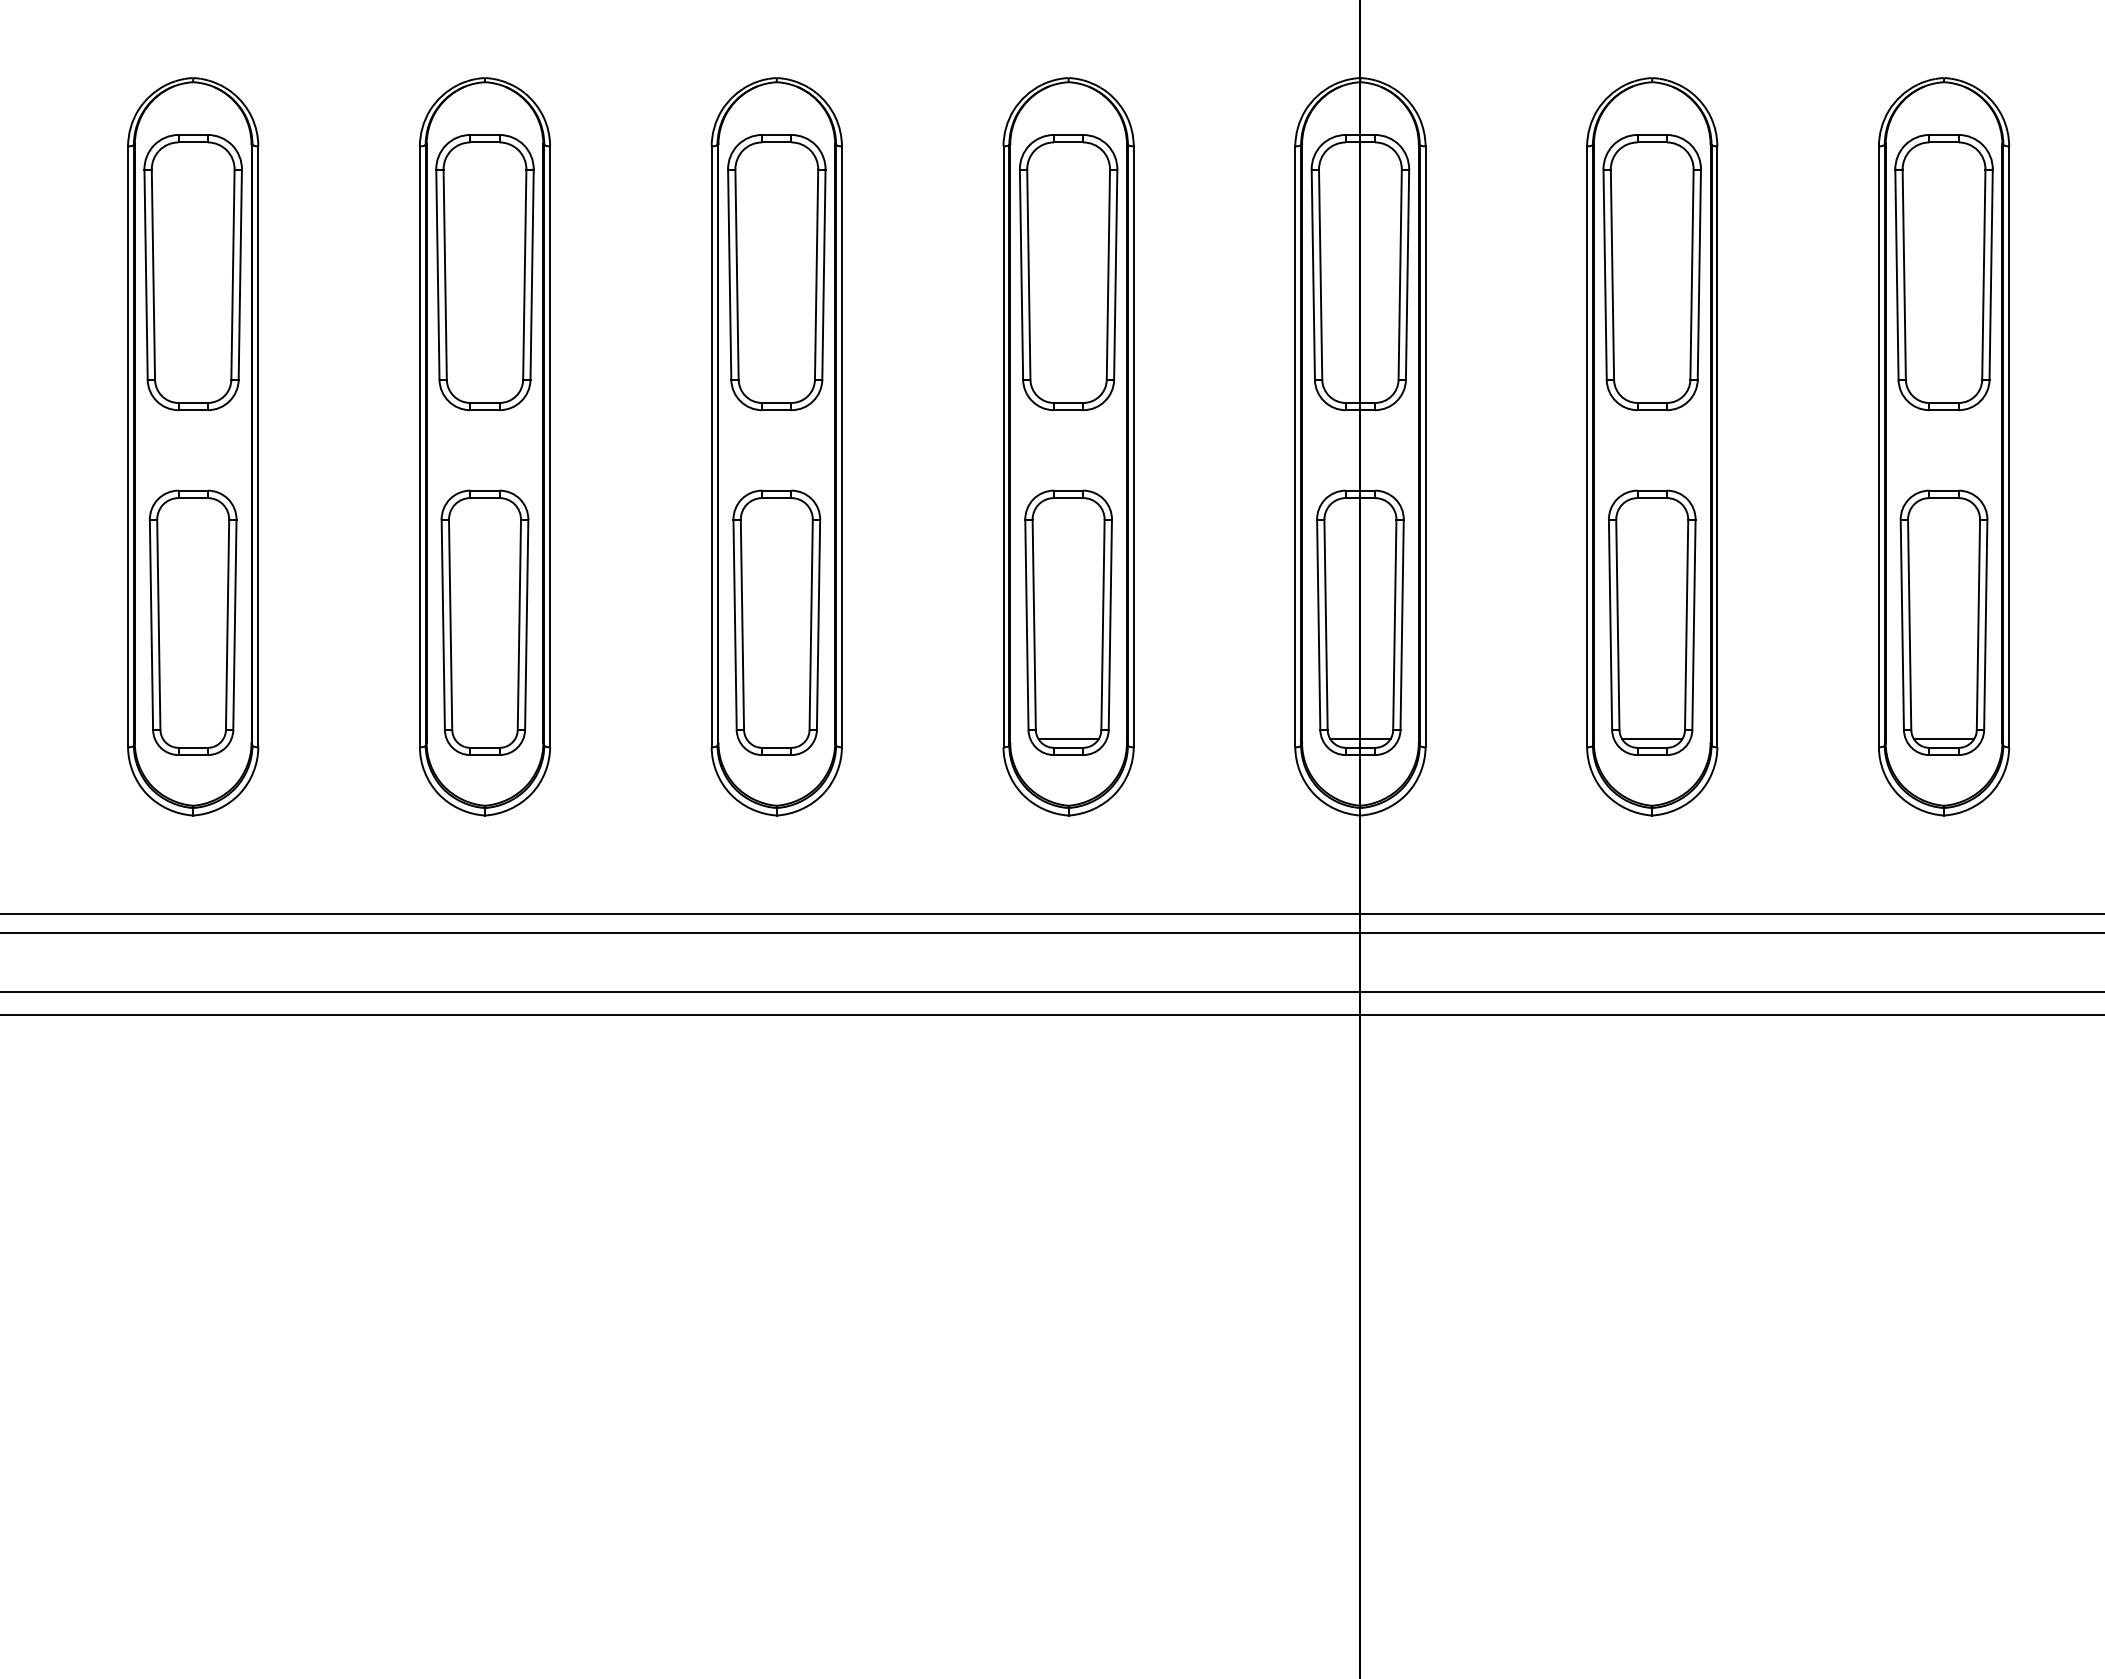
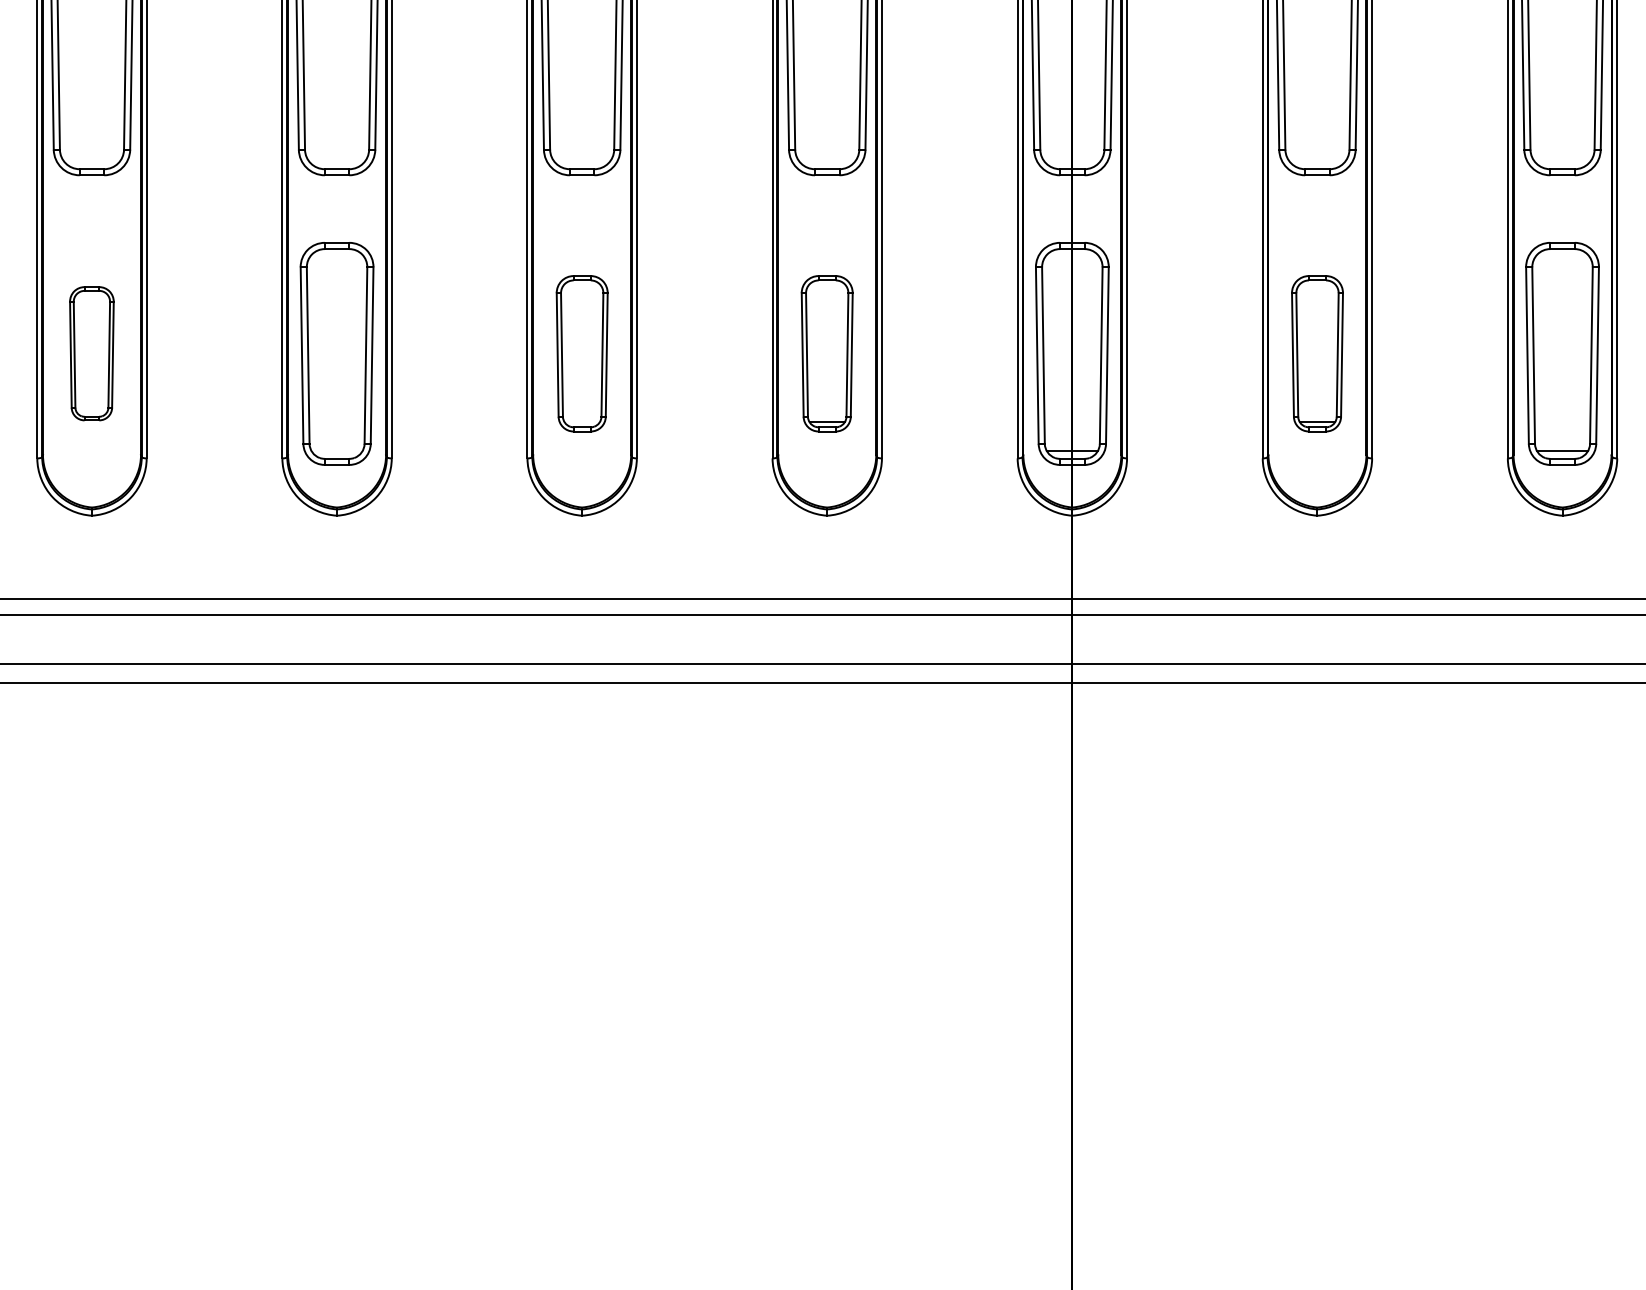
part: (192, 622) -> (91, 353), size x0.6
part: (776, 622) -> (581, 353), size x0.7
part: (1068, 622) -> (827, 353), size x0.7
part: (1652, 622) -> (1317, 353), size x0.7

